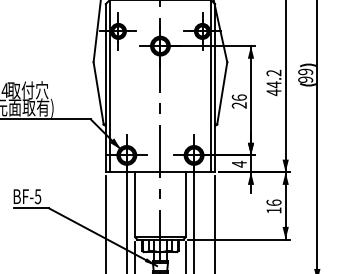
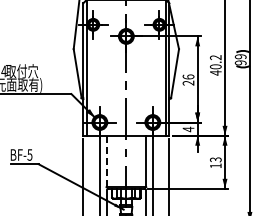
text: (273, 84) -> (215, 66), 44.2 -> 40.2
text: (273, 202) -> (215, 159), 16 -> 13
line: (135, 204) -> (106, 161), solid -> dashed

